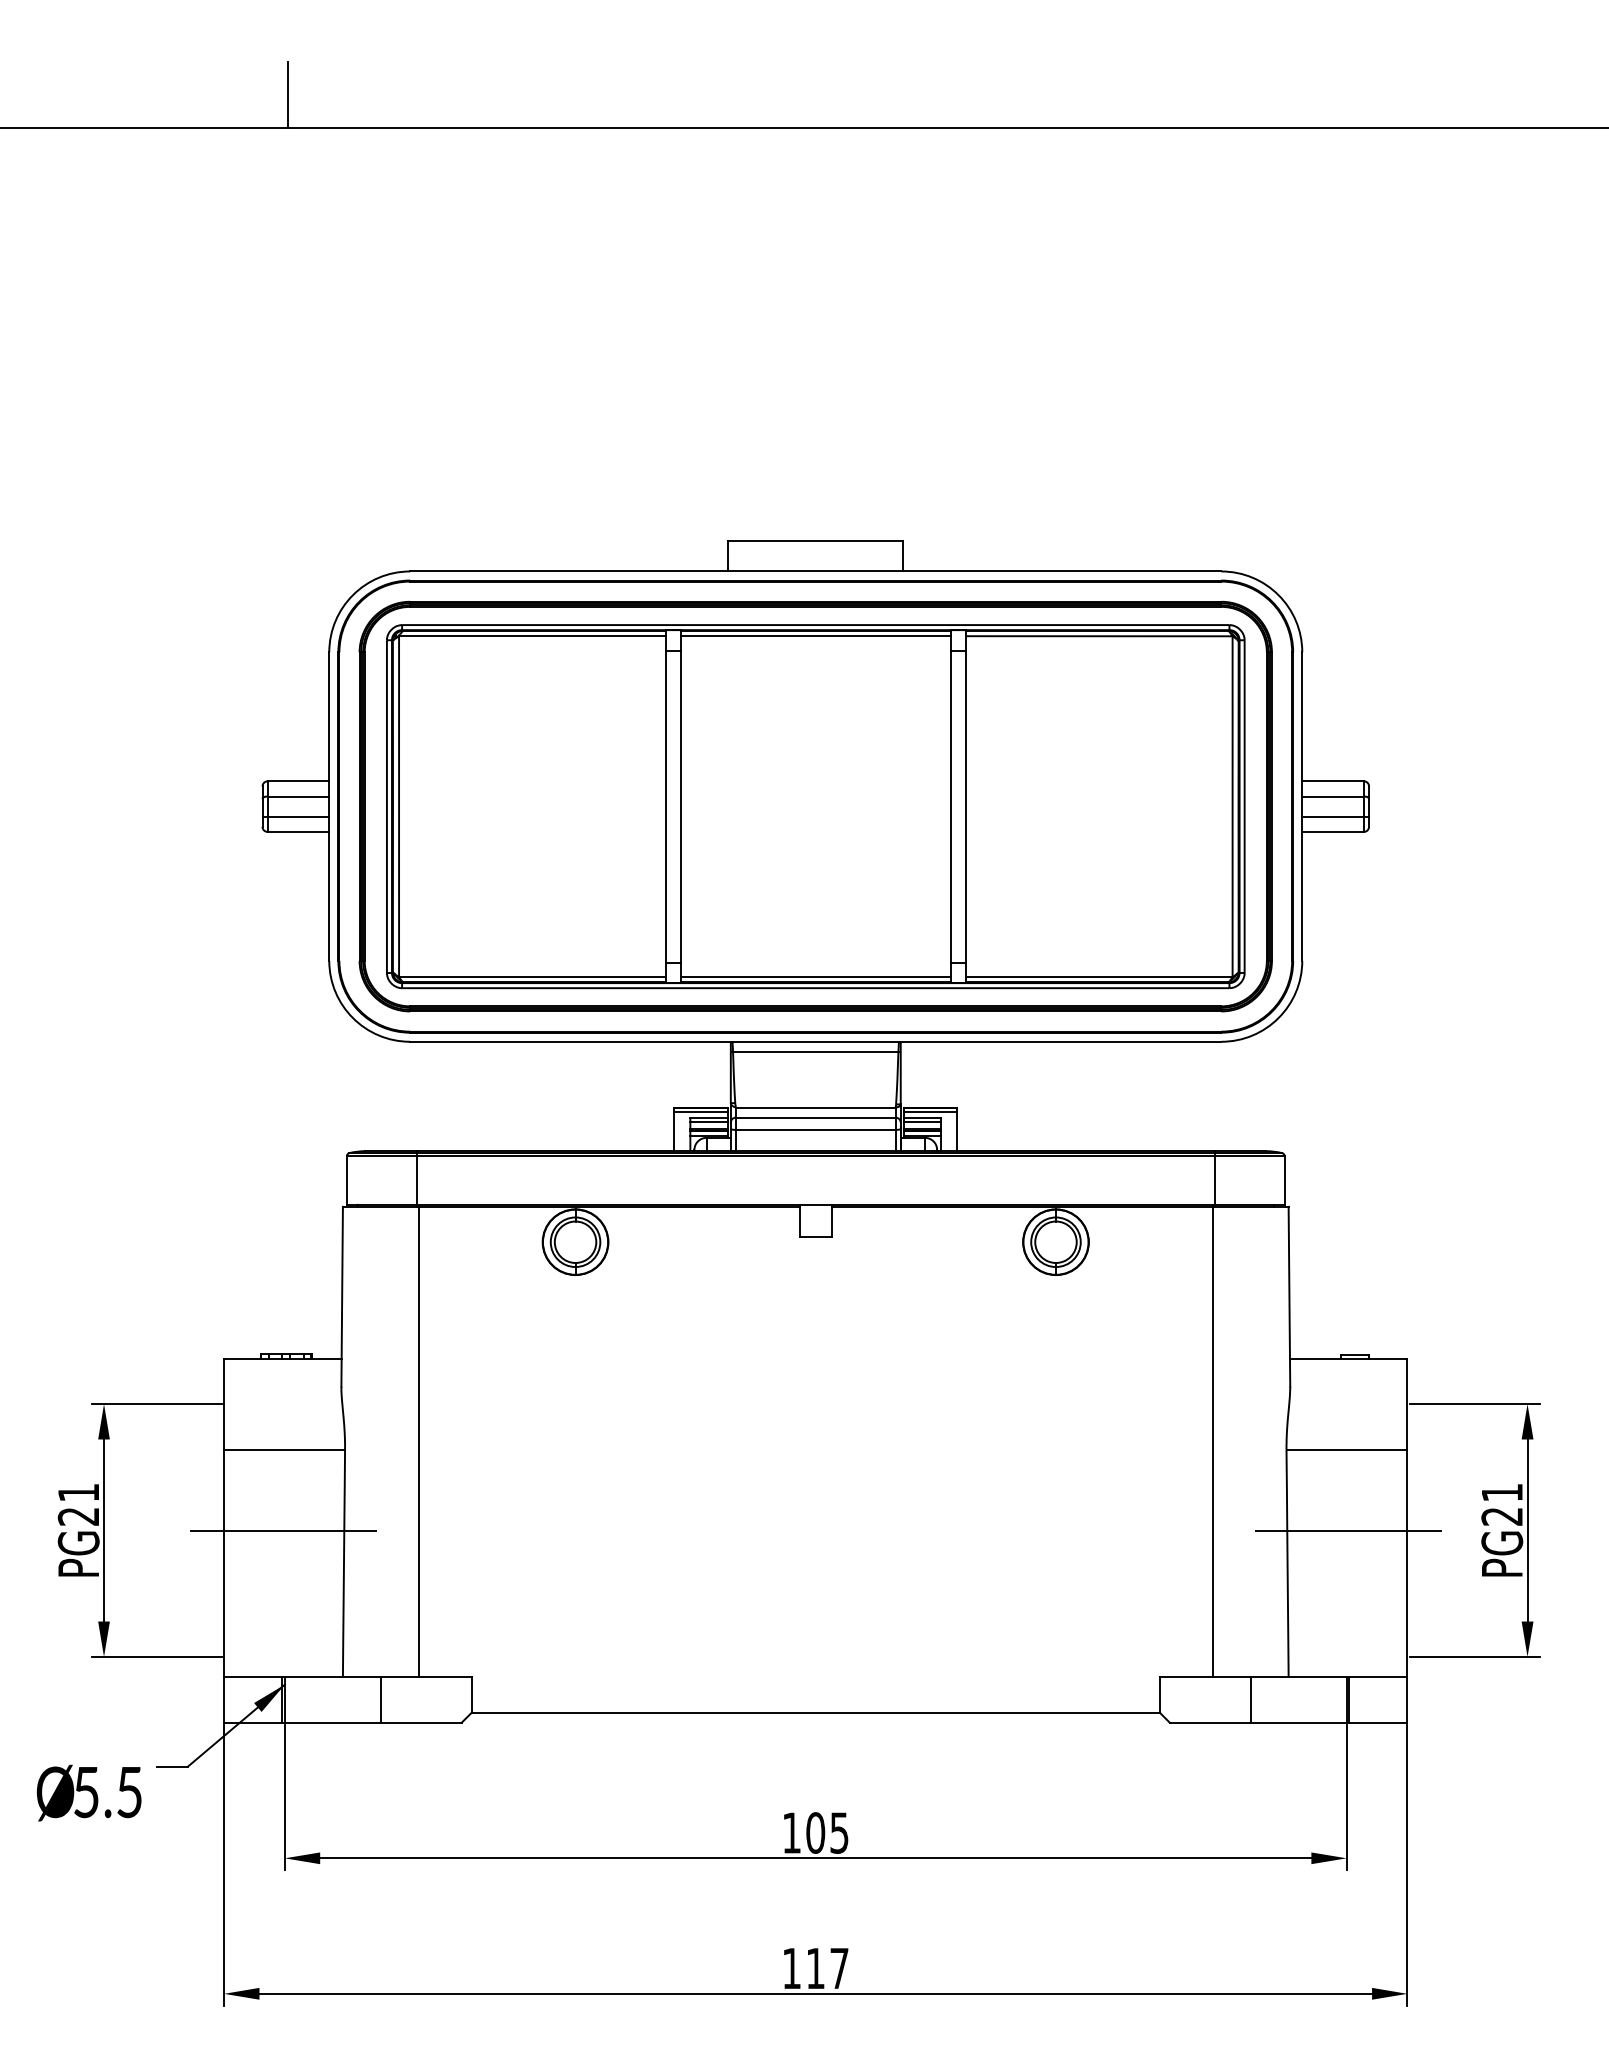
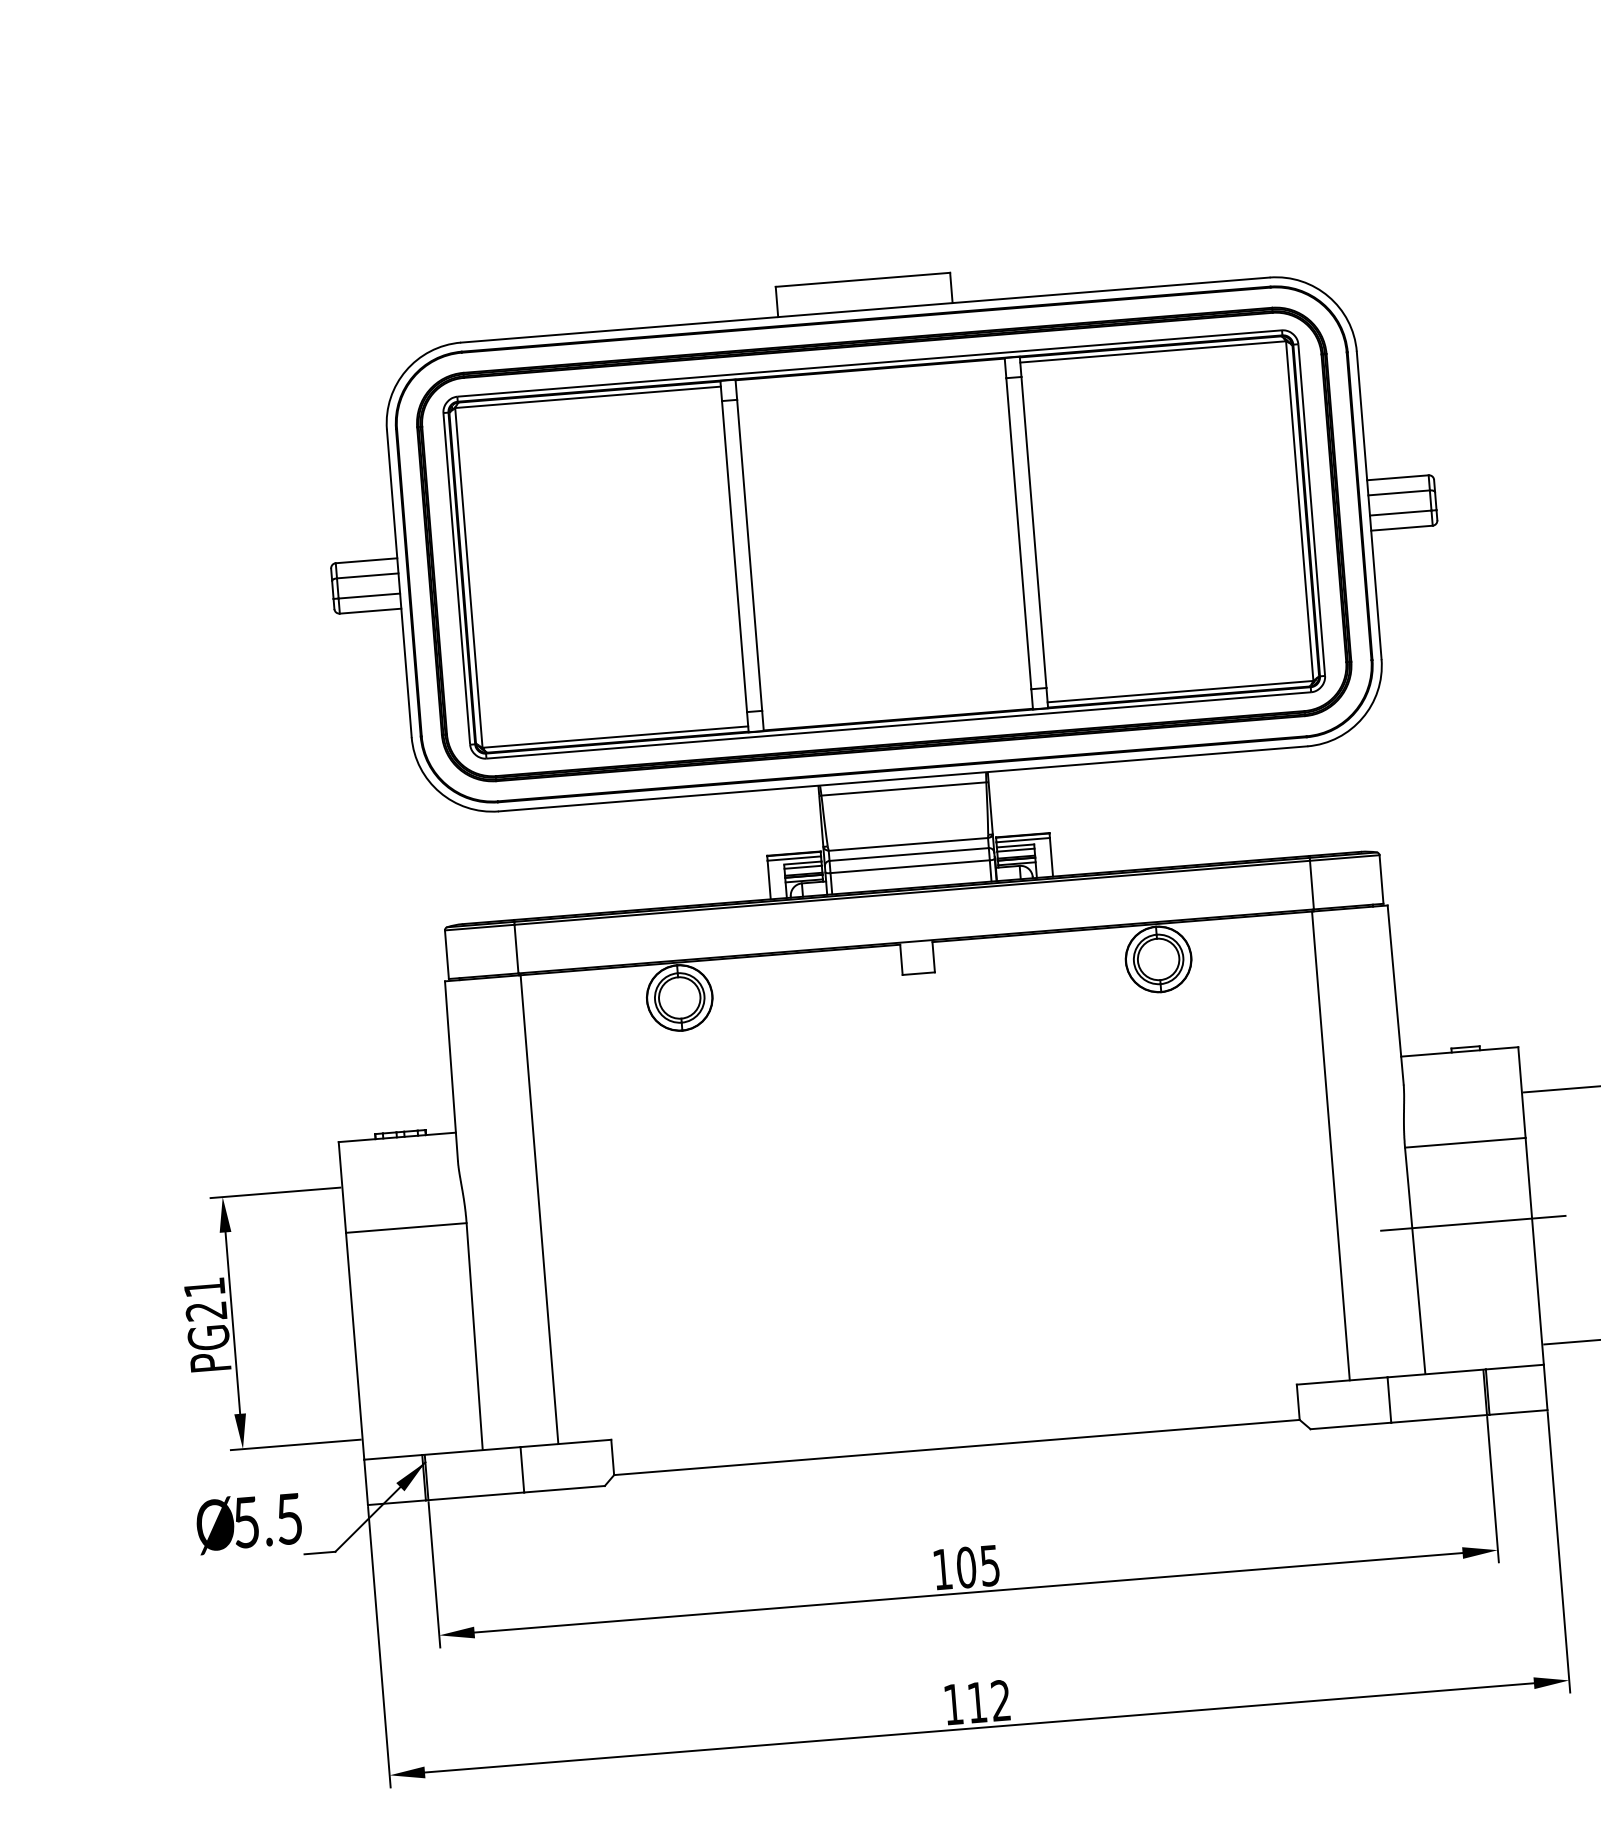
line: (815, 636) -> (870, 374), removed
line: (815, 977) -> (897, 714), removed
line: (282, 1530) -> (410, 1308), removed
text: (88, 1792) -> (248, 1522), moved
text: (839, 1967) -> (1000, 1699), 117 -> 112

